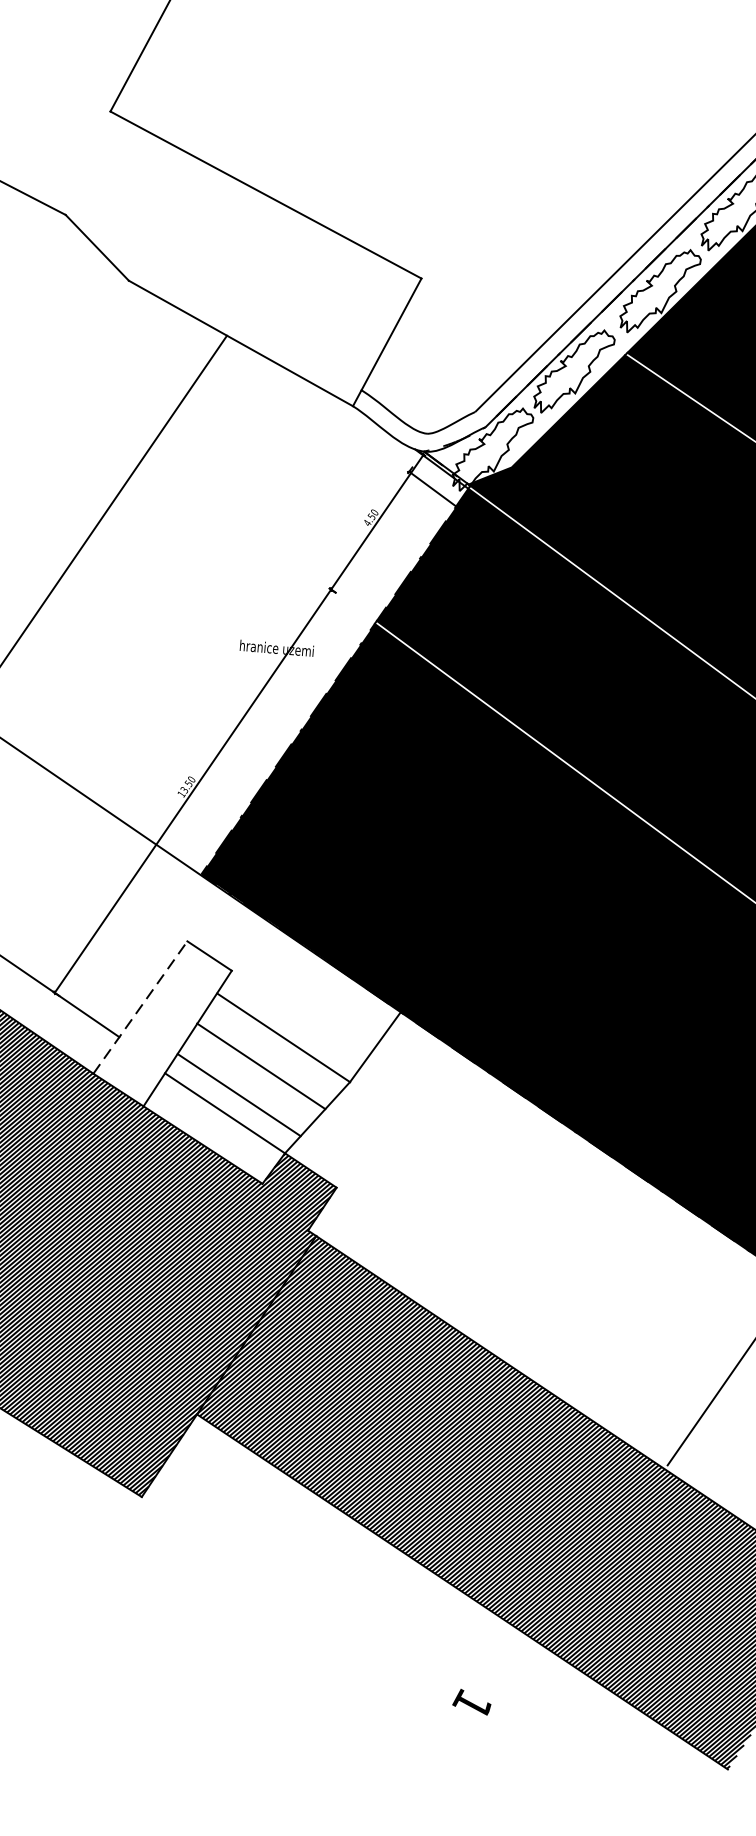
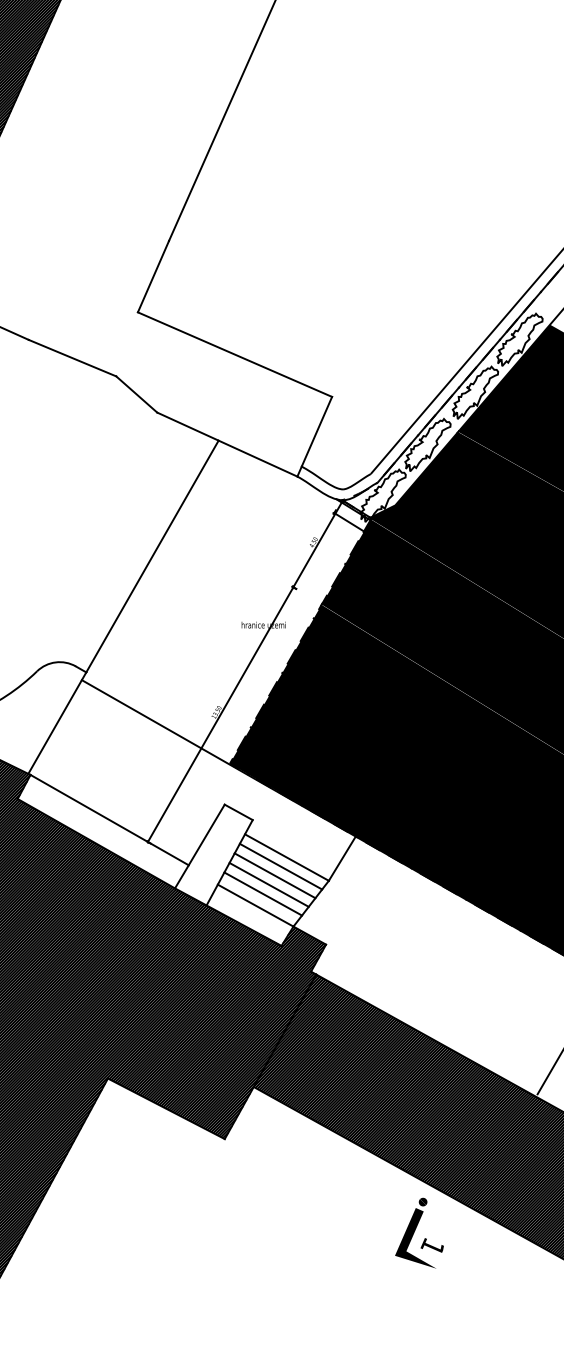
line: (139, 1007) -> (199, 846), dashed -> solid
line: (271, 1051) -> (280, 866), added
line: (249, 1079) -> (268, 884), added
part: (445, 1678) -> (415, 1232), added

